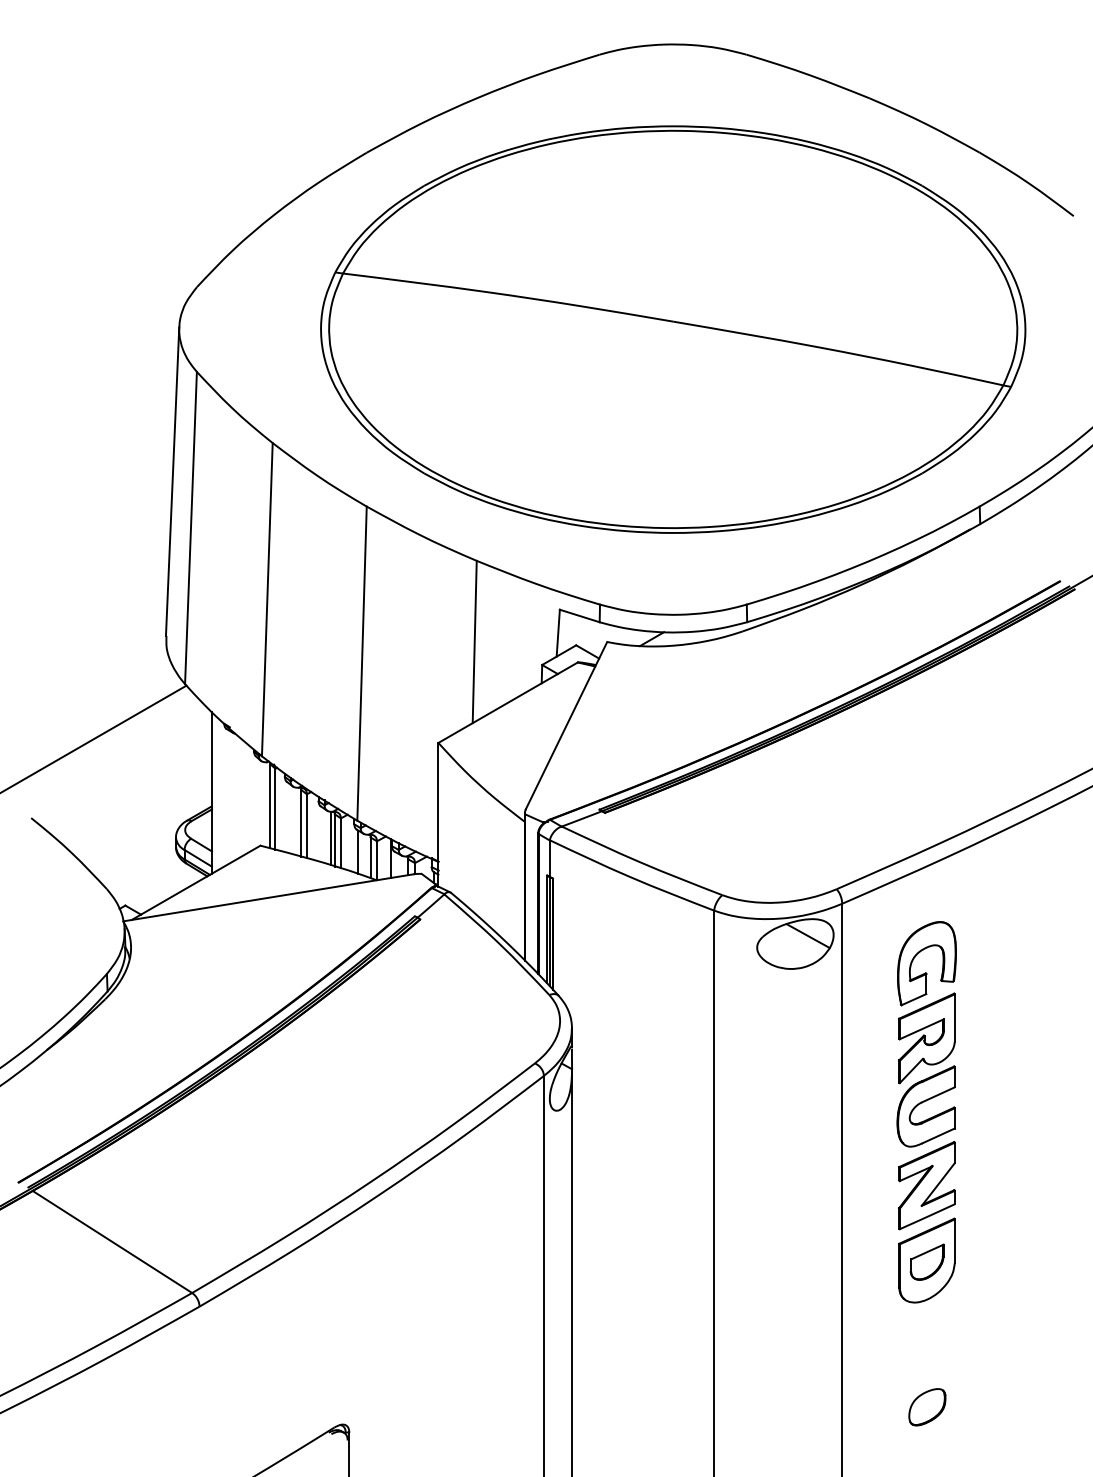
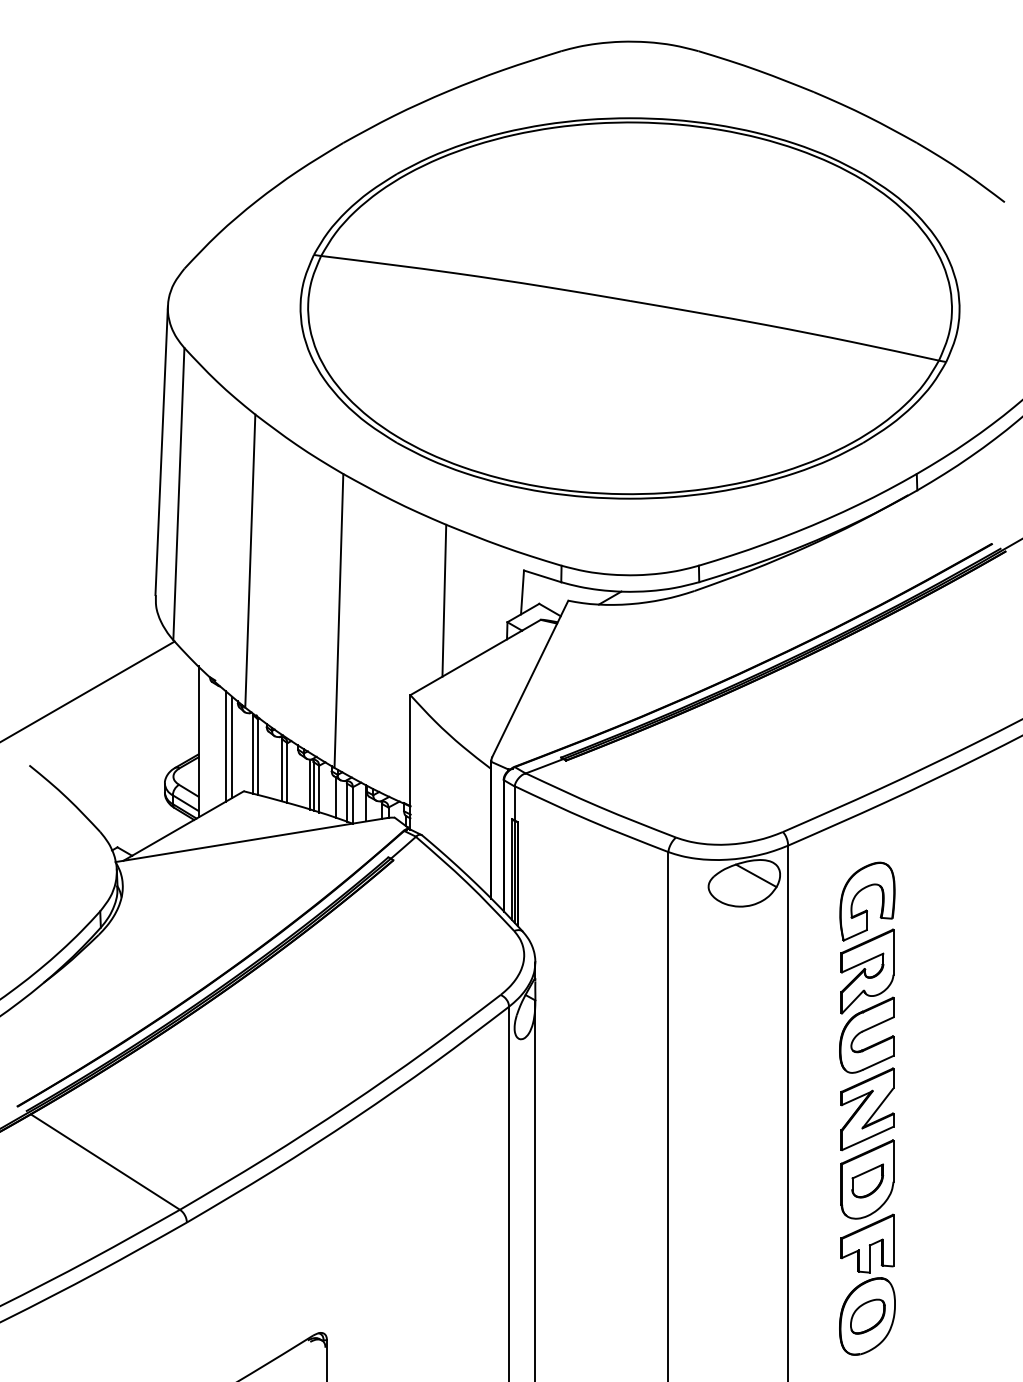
line: (241, 797) -> (226, 746), added
line: (248, 798) -> (232, 747), added
part: (926, 1372) -> (867, 1284), added

